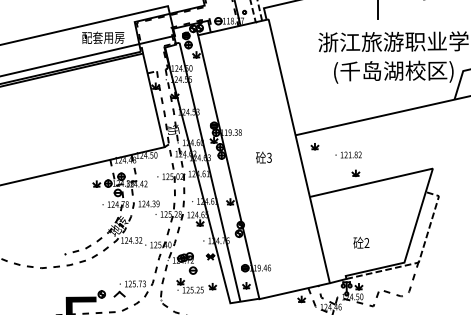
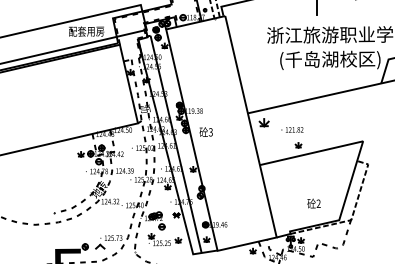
part: (314, 146) -> (263, 122), size x1.6
text: (263, 157) -> (205, 132), moved
text: (361, 242) -> (314, 203), moved

